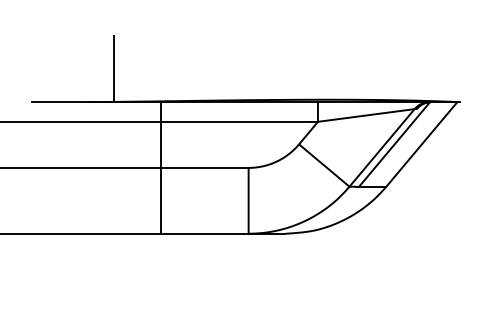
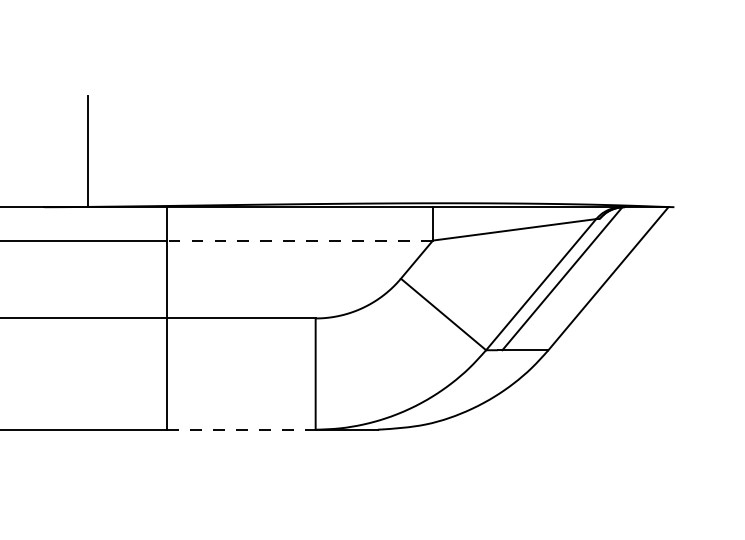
line: (239, 121) -> (300, 240), solid -> dashed
line: (204, 233) -> (241, 429), solid -> dashed

